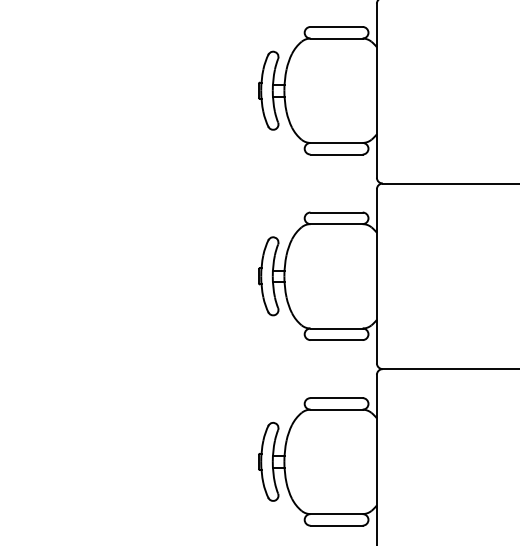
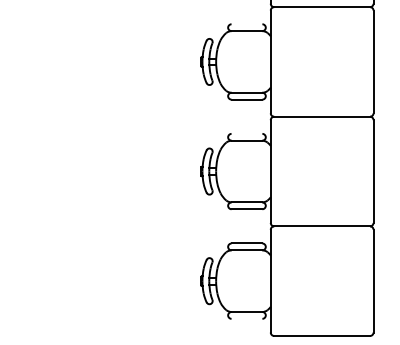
line: (335, 27) -> (246, 24), removed
line: (335, 211) -> (246, 133), removed
line: (335, 525) -> (246, 318), removed

